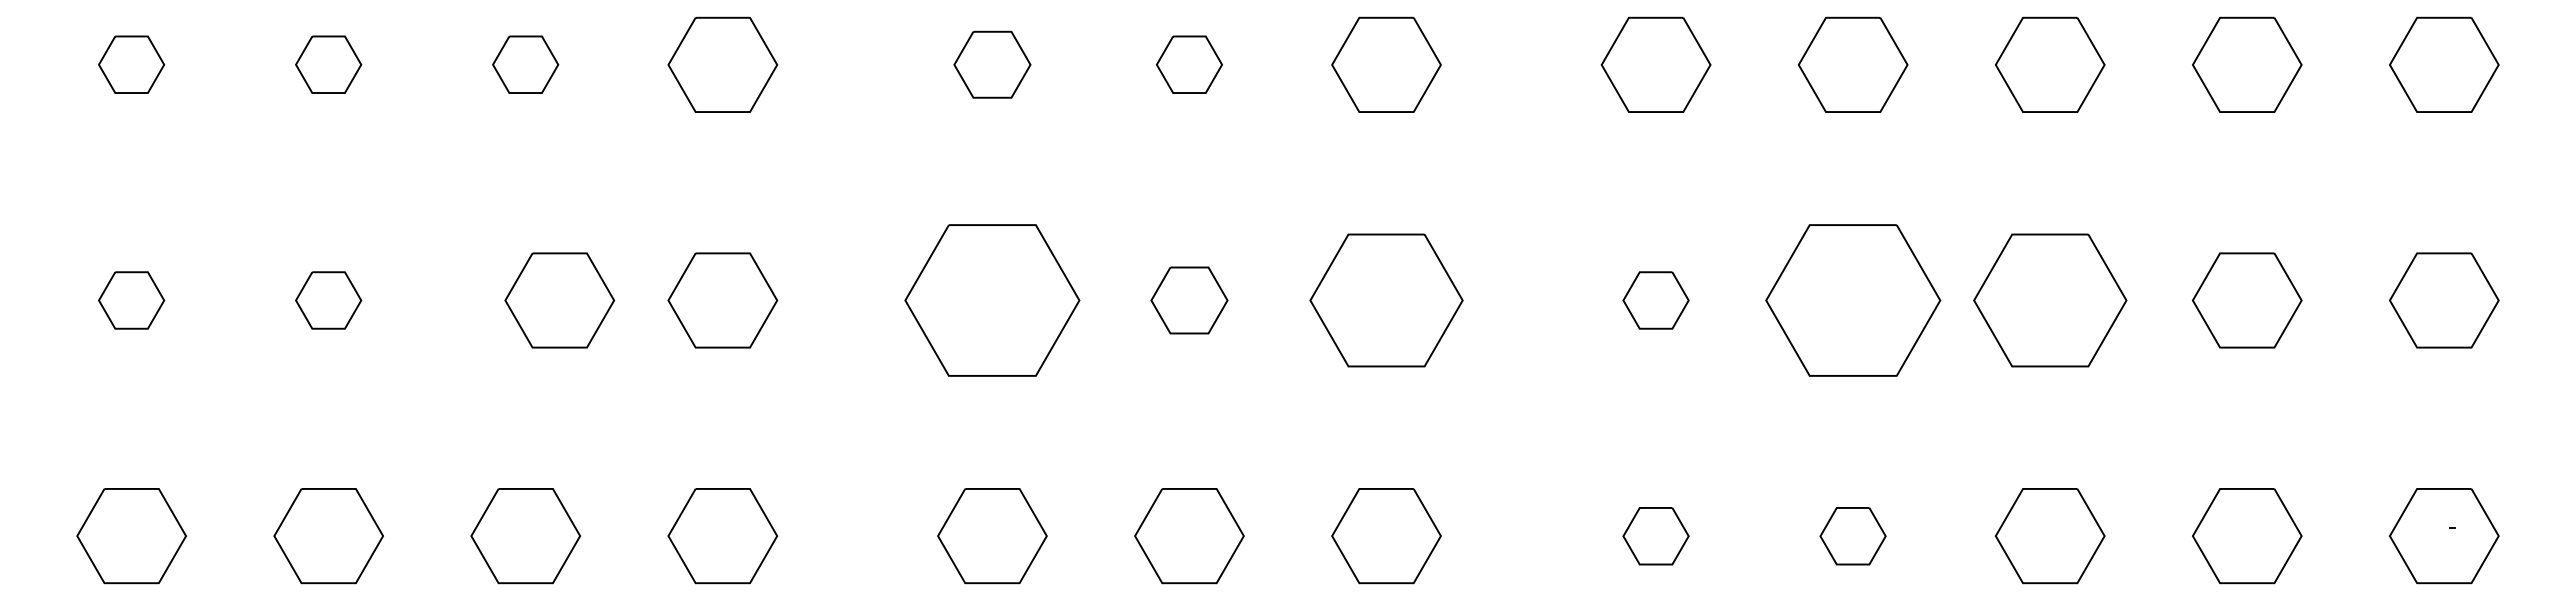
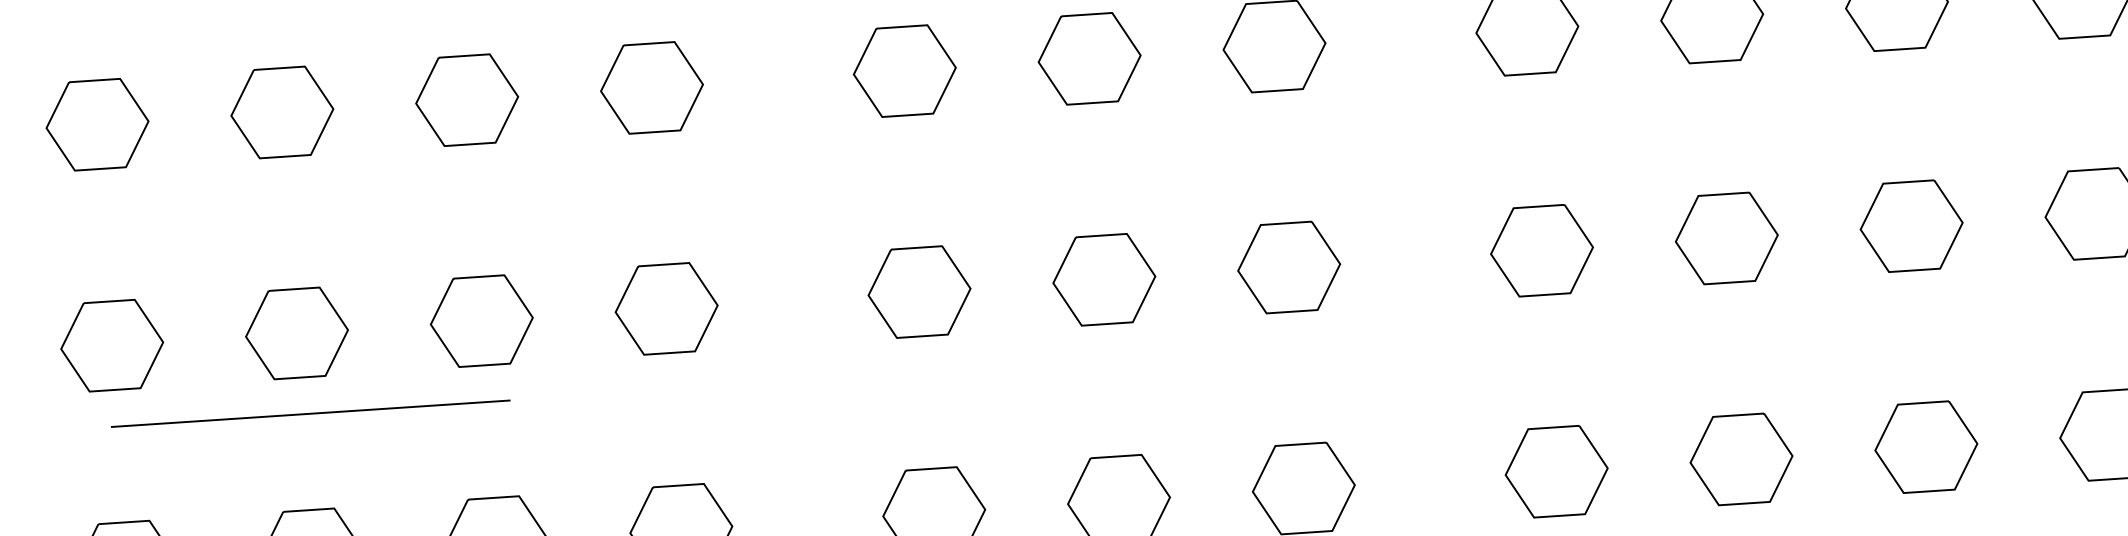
part: (131, 64) -> (97, 124), size x1.67
part: (328, 64) -> (282, 112), size x1.67
part: (525, 64) -> (466, 99), size x1.67
part: (992, 64) -> (904, 70), size x1.43
part: (1189, 64) -> (1089, 58), size x1.67
part: (131, 300) -> (112, 345), size x1.67
part: (328, 300) -> (296, 333), size x1.67
part: (559, 300) -> (481, 321), moved
part: (992, 300) -> (919, 292), size x0.62
part: (1189, 300) -> (1104, 279), size x1.43
part: (1386, 300) -> (1289, 267), size x0.71
part: (1655, 300) -> (1541, 250), size x1.67
part: (1852, 300) -> (1726, 238), size x0.62
part: (2049, 300) -> (1911, 226), size x0.71
line: (337, 386) -> (310, 413), added
part: (1655, 536) -> (1556, 472), size x1.67
part: (1852, 536) -> (1740, 459), size x1.67

